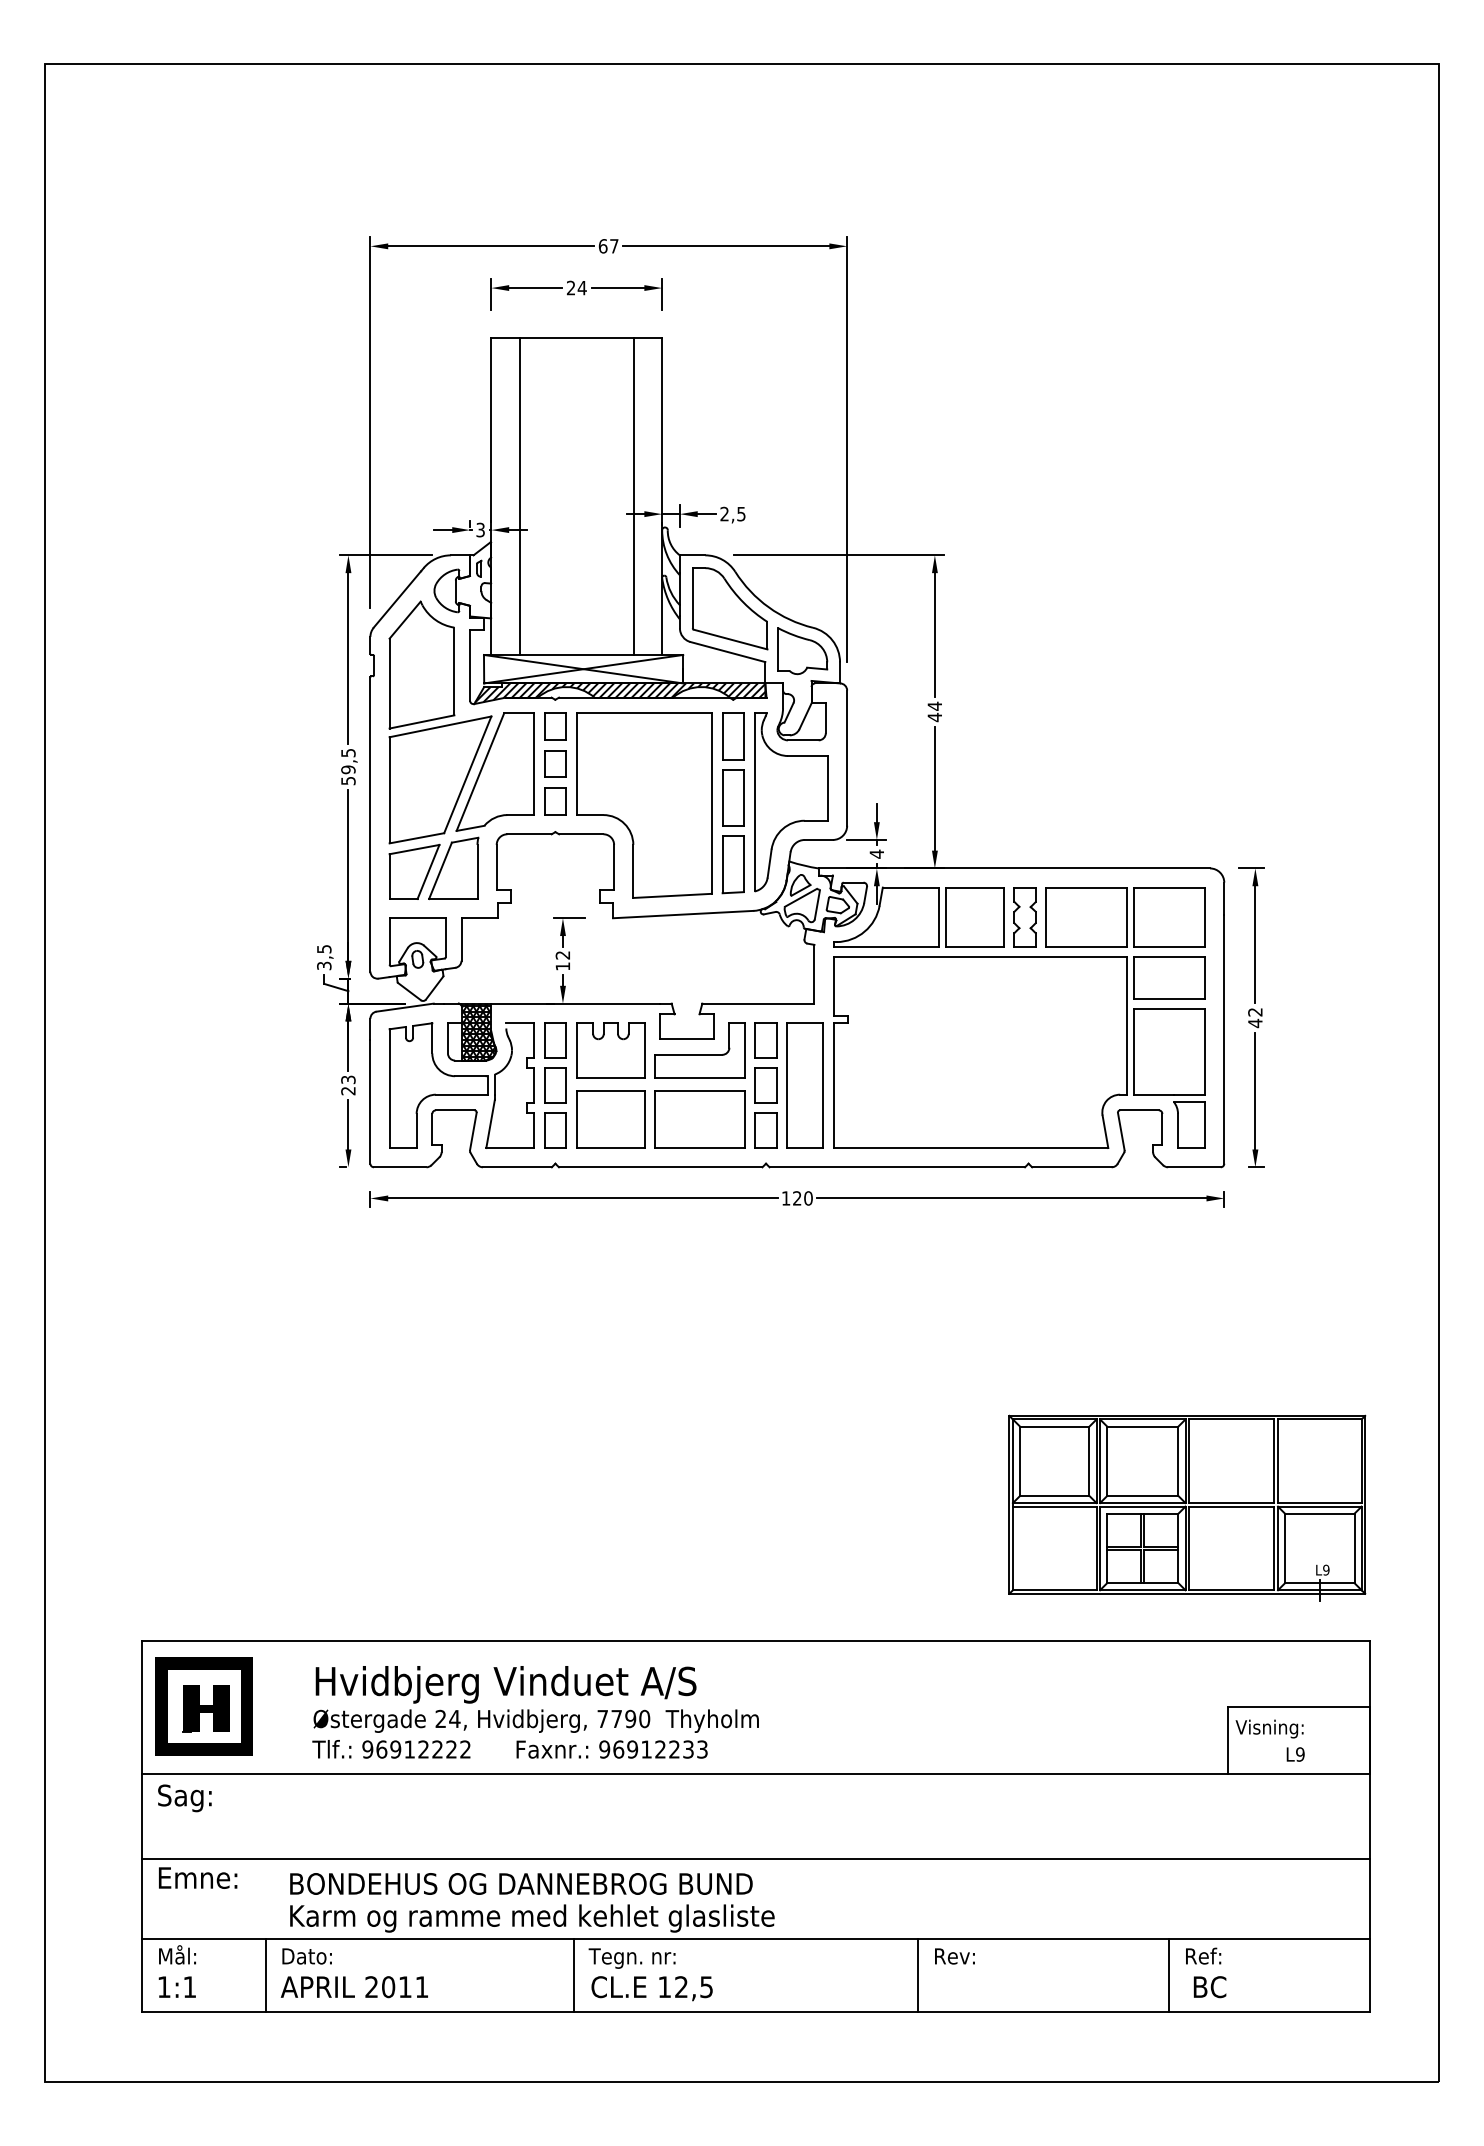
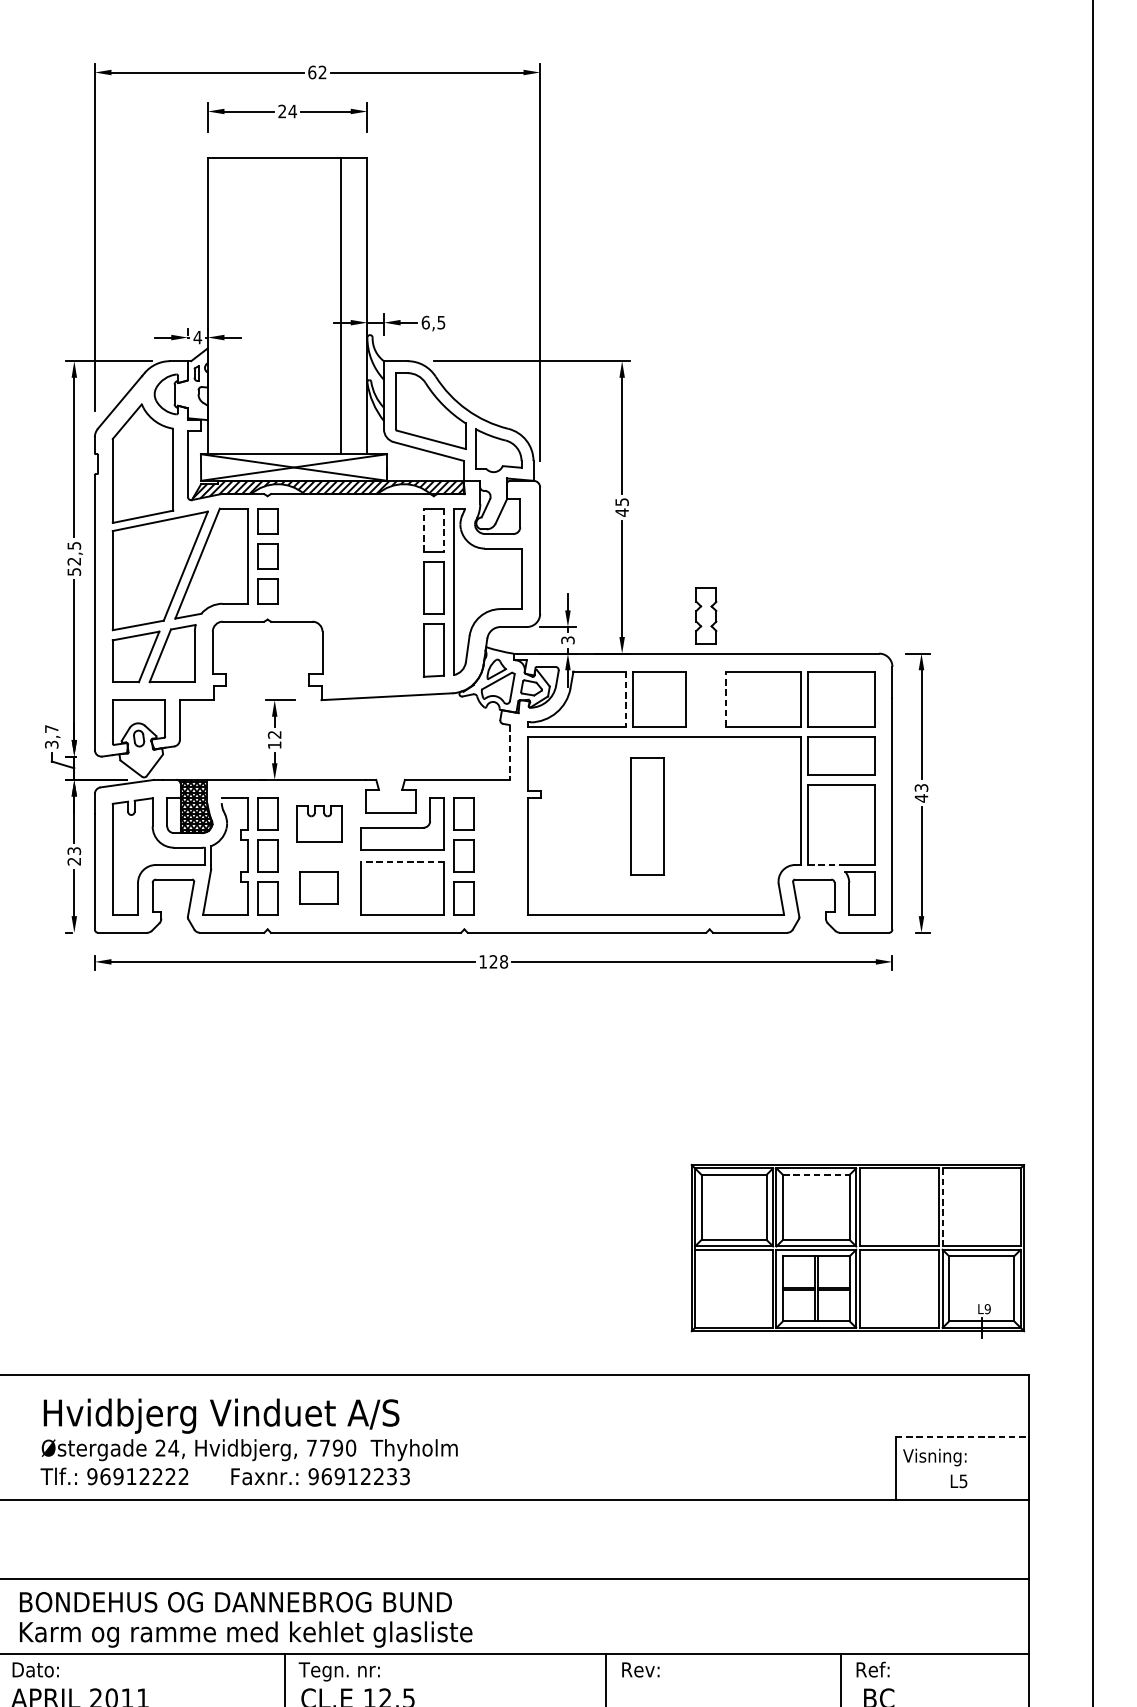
text: (614, 246) -> (322, 72), 67 -> 62
line: (519, 496) -> (234, 306), removed
text: (724, 513) -> (425, 322), 2,5 -> 6,5
text: (480, 529) -> (197, 337), 3 -> 4
text: (934, 705) -> (621, 501), 44 -> 45
line: (722, 735) -> (423, 529), solid -> dashed
line: (743, 736) -> (443, 530), solid -> dashed
text: (348, 769) -> (74, 561), 59,5 -> 52,5
part: (644, 805) -> (350, 594), removed
text: (876, 853) -> (567, 639), 4 -> 3
line: (938, 917) -> (625, 699), solid -> dashed
part: (1024, 917) -> (705, 616), moved
line: (1046, 917) -> (726, 699), solid -> dashed
text: (324, 949) -> (51, 729), 3,5 -> 3,7
line: (814, 974) -> (509, 752), solid -> dashed
text: (1255, 1012) -> (921, 788), 42 -> 43
part: (610, 1050) -> (319, 823), size x0.7
part: (804, 1085) -> (646, 816), moved
line: (700, 1091) -> (403, 861), solid -> dashed
line: (1153, 1094) -> (826, 864), solid -> dashed
part: (610, 1119) -> (319, 888), size x0.6
text: (808, 1198) -> (504, 961), 120 -> 128
line: (1142, 1426) -> (816, 1174), solid -> dashed
line: (1278, 1461) -> (943, 1207), solid -> dashed
line: (1299, 1707) -> (962, 1437), solid -> dashed
text: (1300, 1754) -> (963, 1481), L9 -> L5

